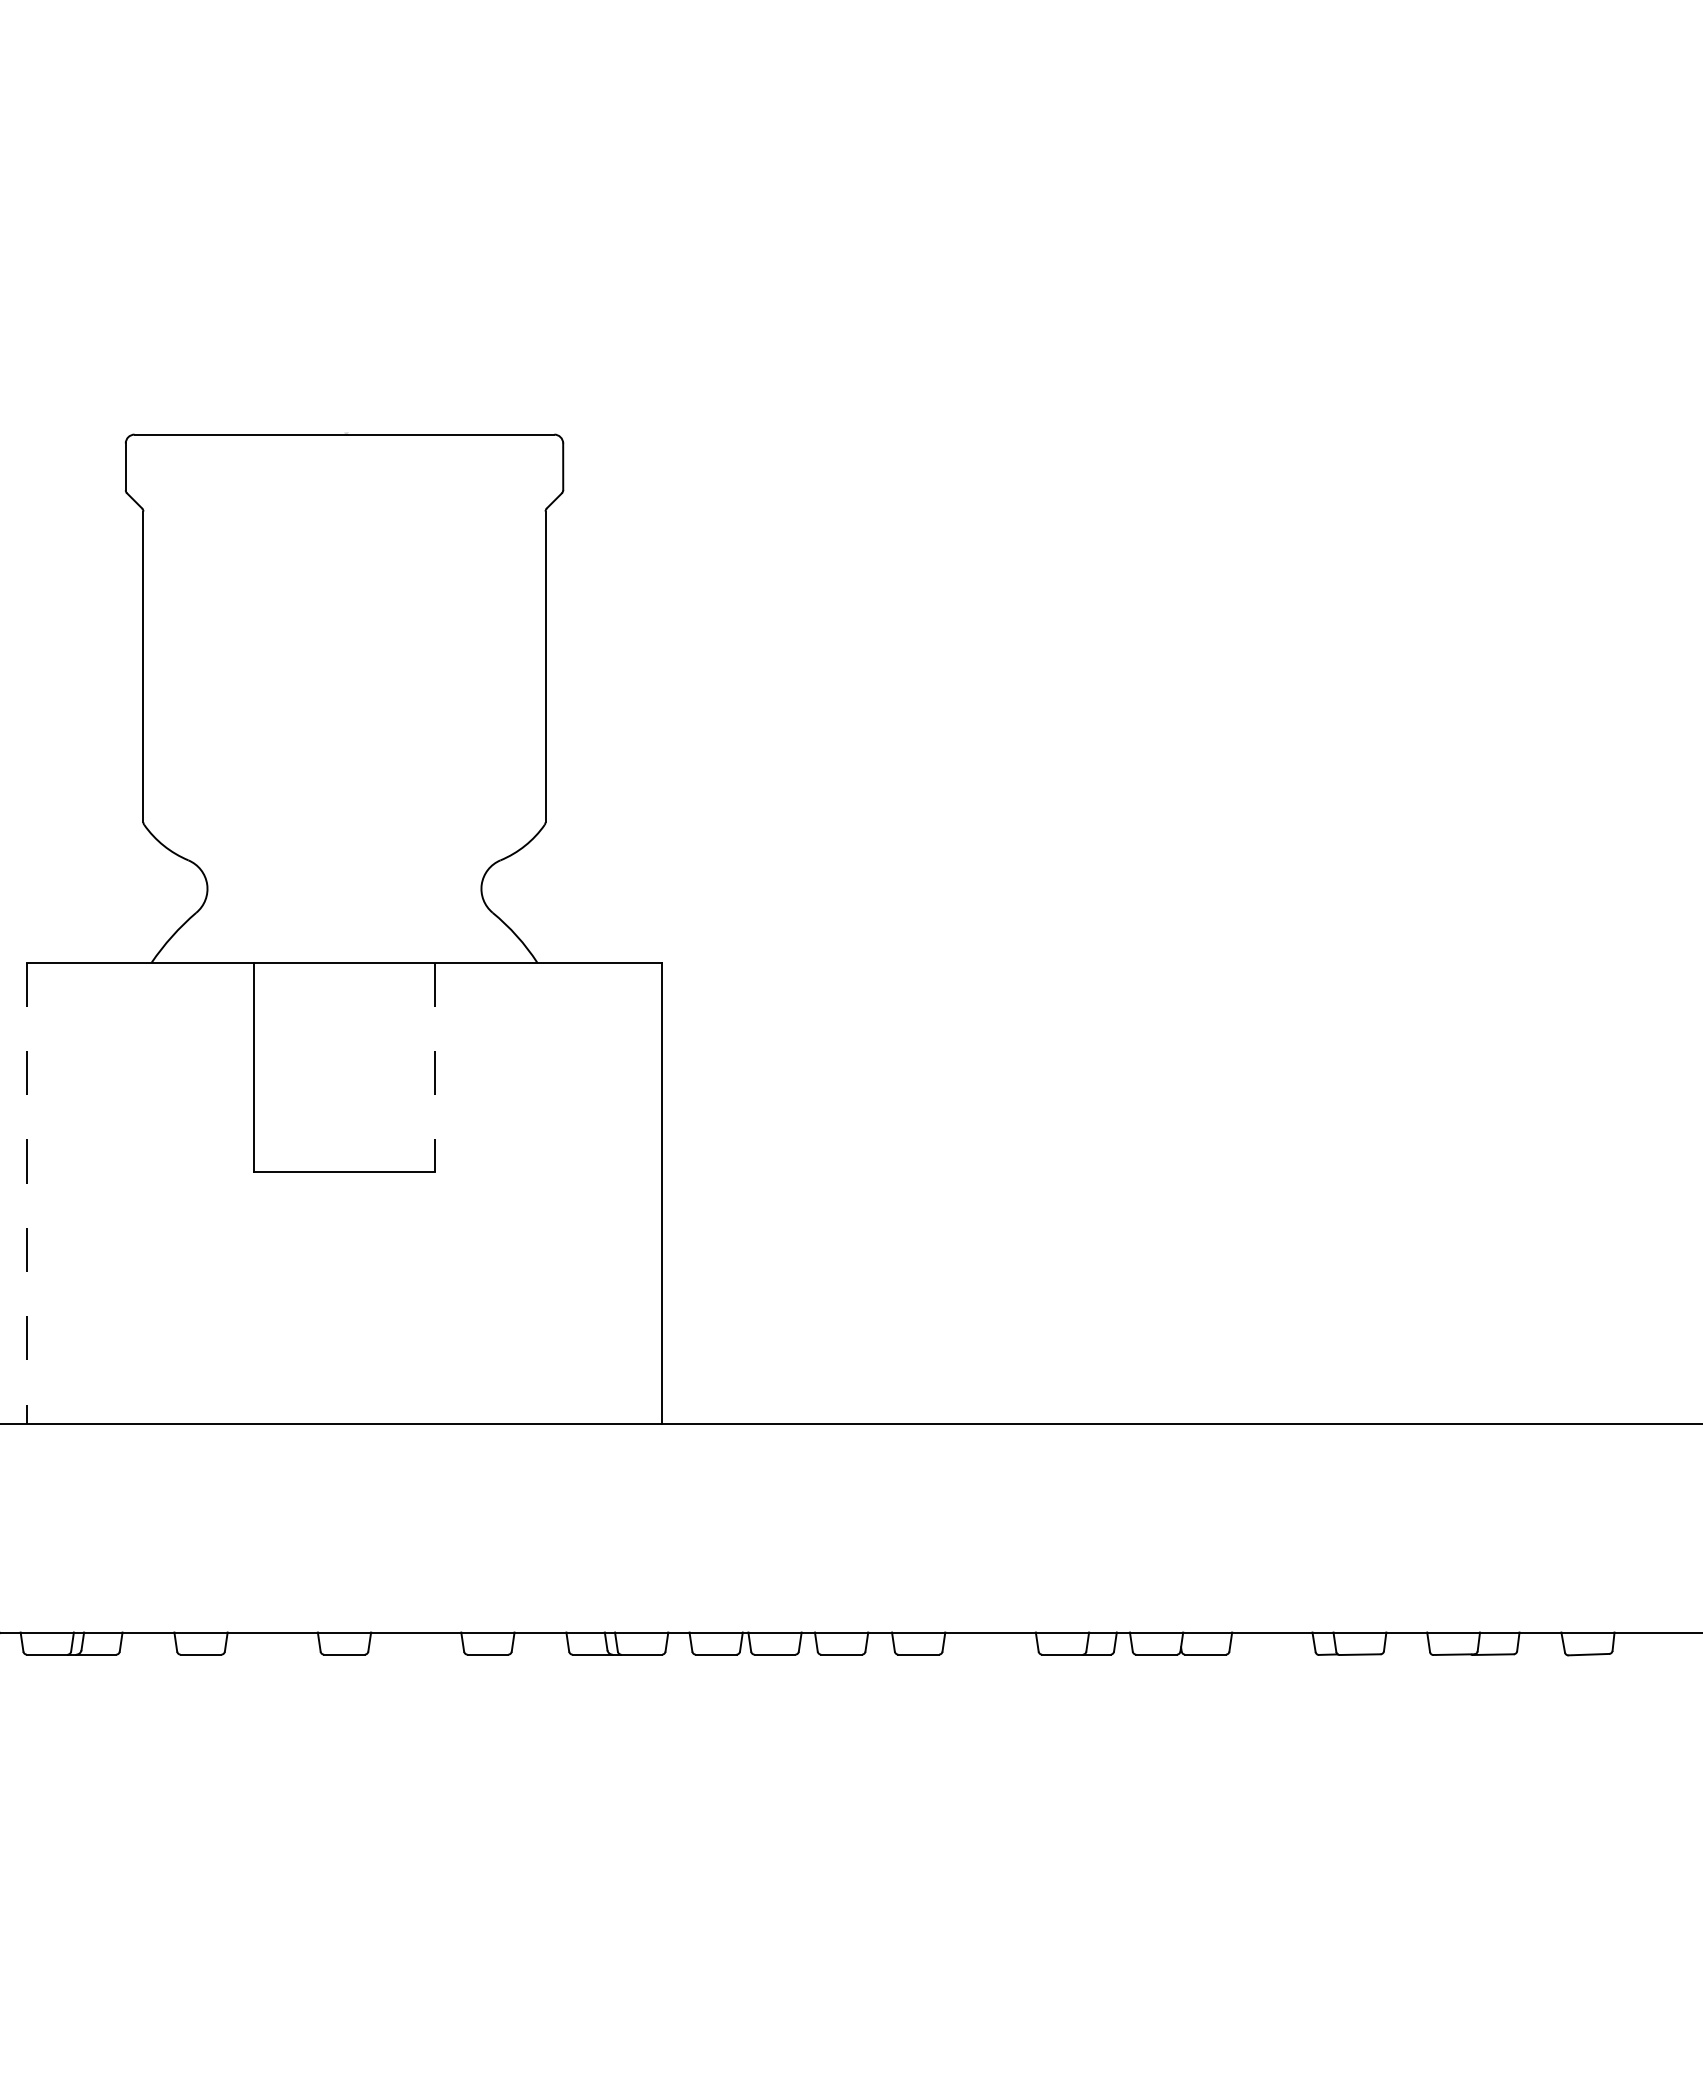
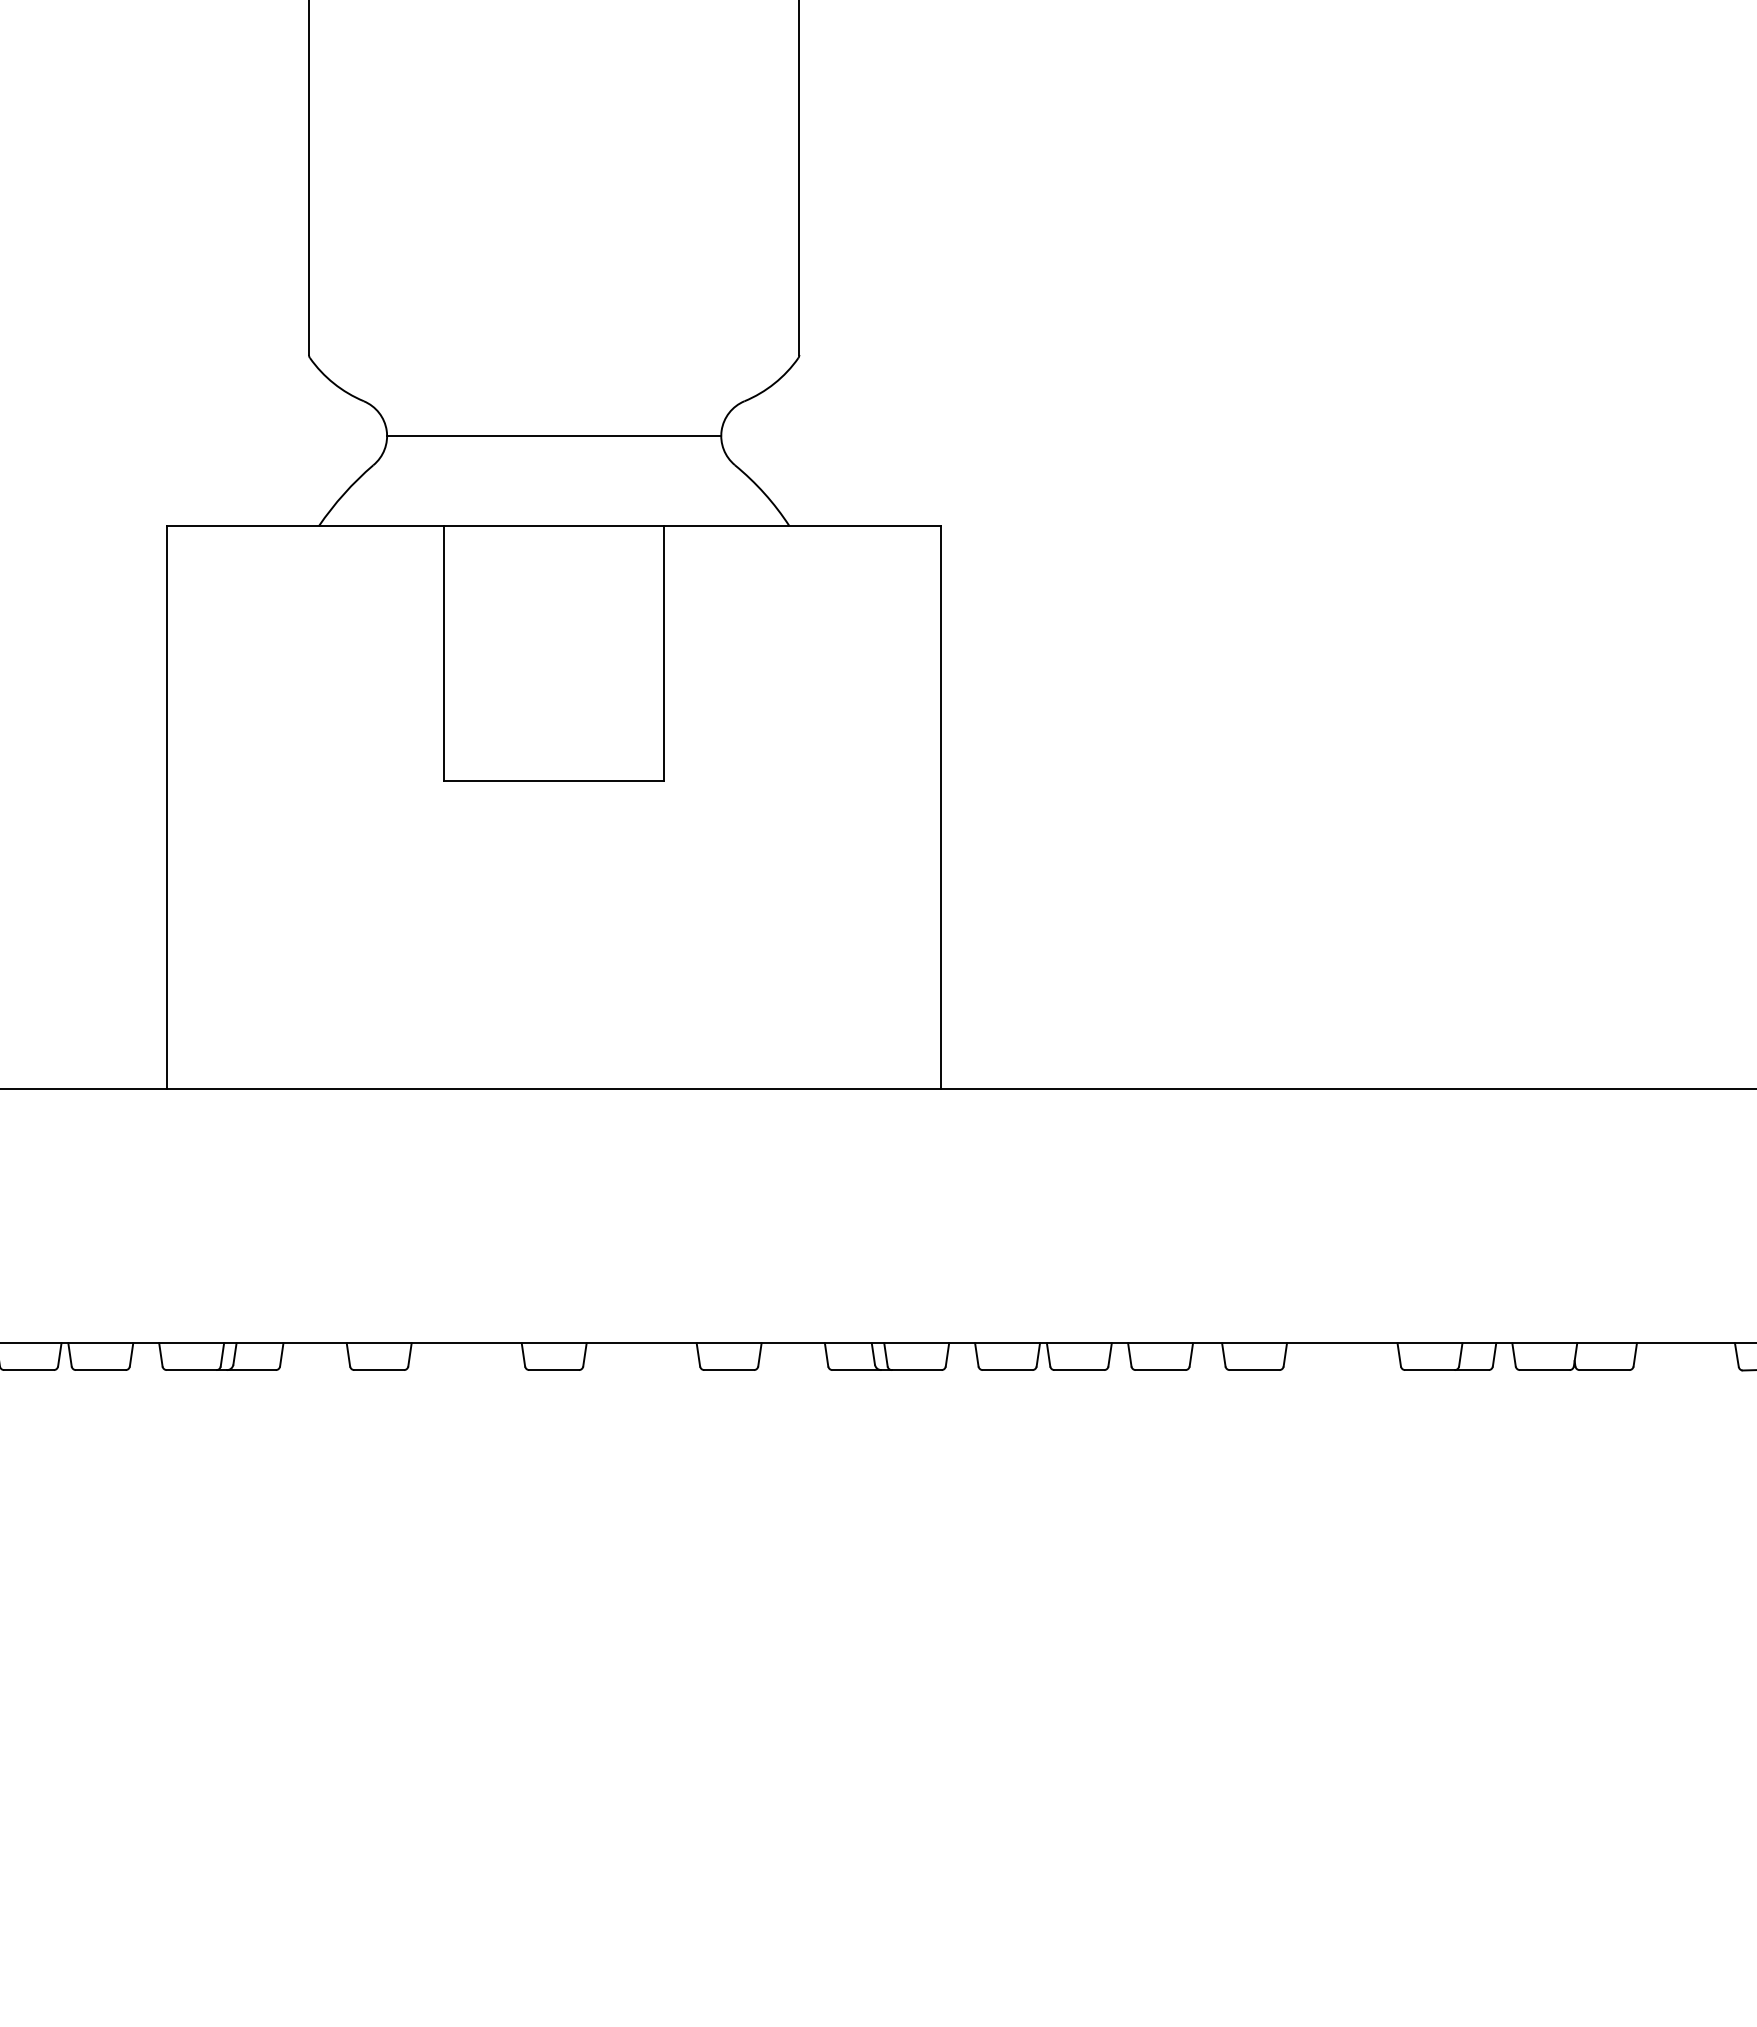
line: (344, 888) -> (554, 435), added
line: (434, 1067) -> (663, 653), dashed -> solid
line: (27, 1193) -> (167, 807), dashed -> solid

